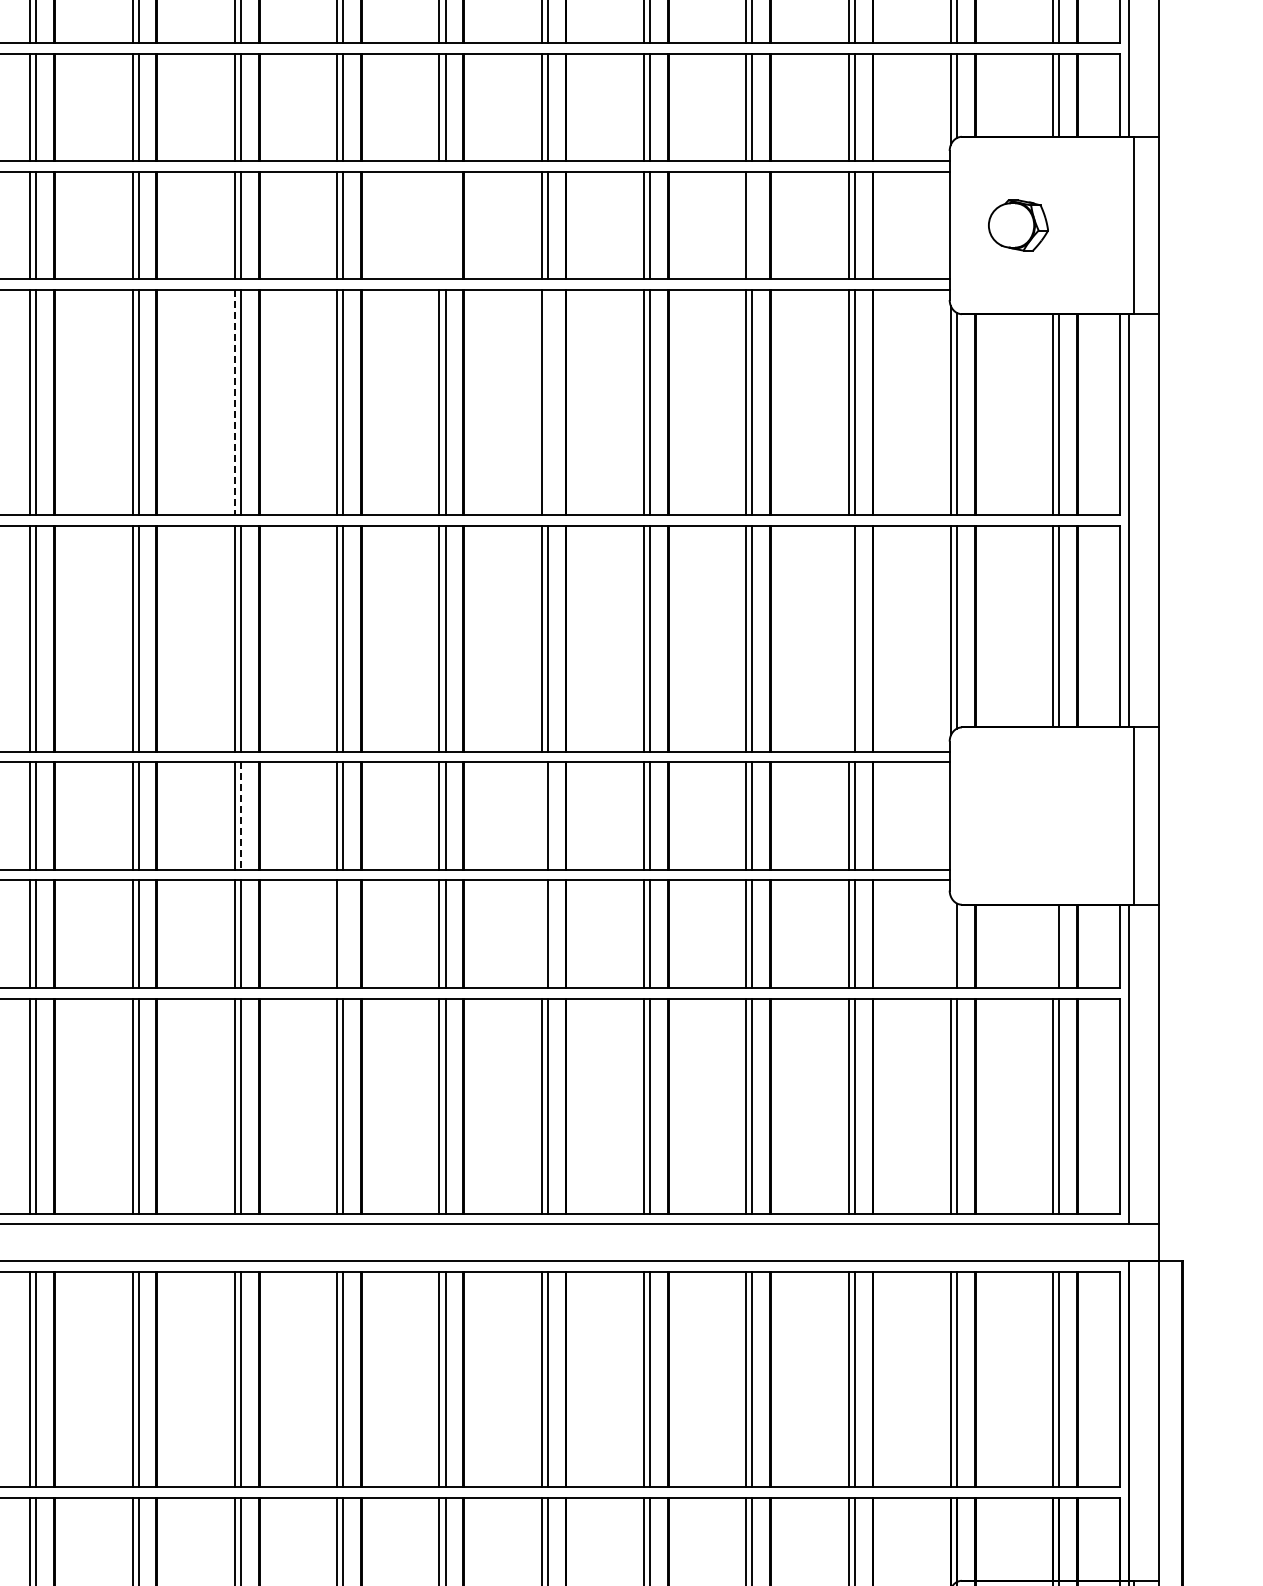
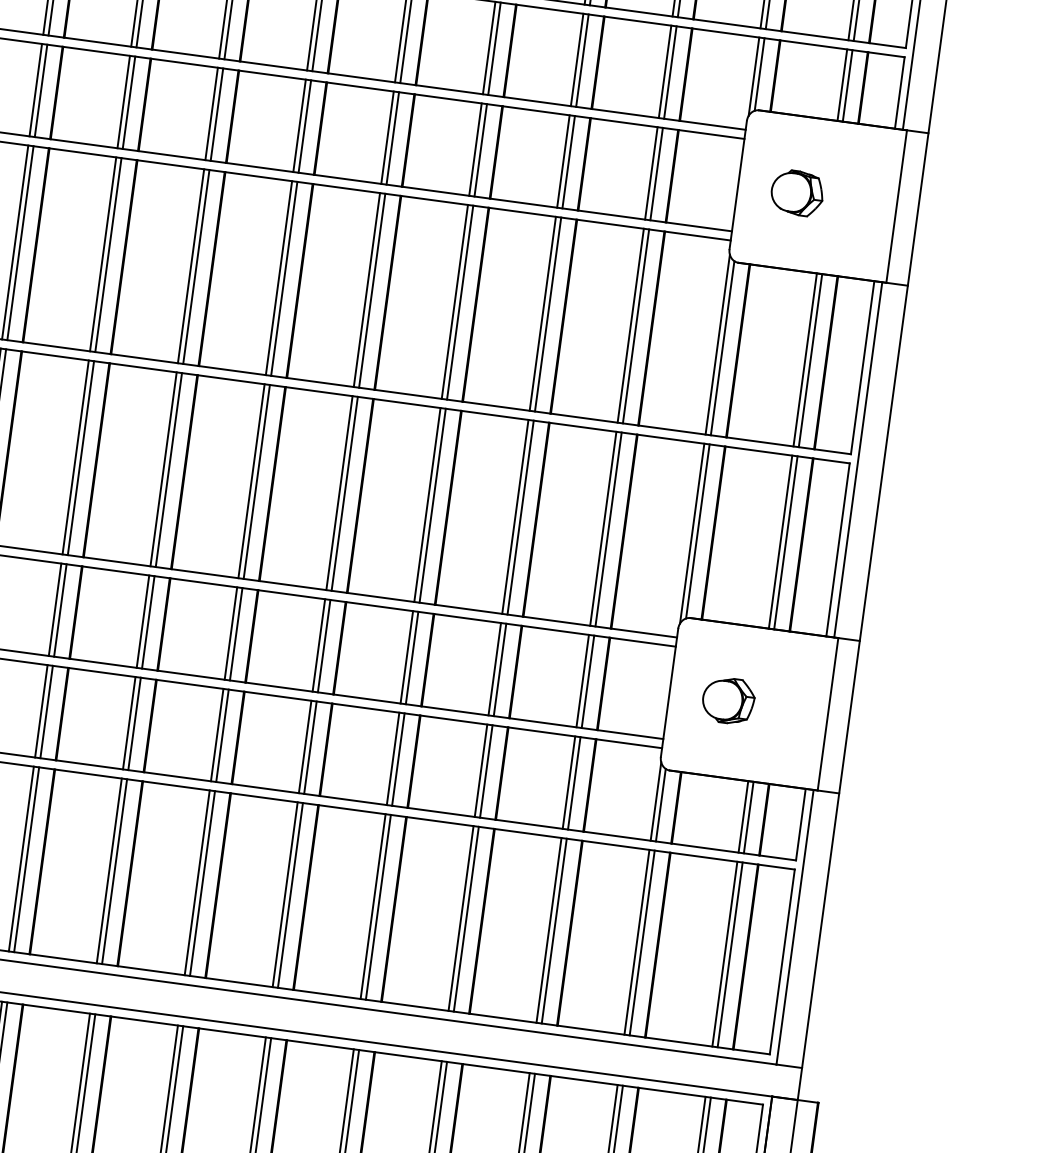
line: (439, 225) -> (299, 125), added
line: (445, 225) -> (304, 126), added
line: (752, 225) -> (568, 162), added
line: (234, 402) -> (102, 254), dashed -> solid
line: (547, 402) -> (371, 290), added
line: (848, 638) -> (603, 528), added
line: (541, 815) -> (318, 644), added
part: (1018, 815) -> (728, 700), added
line: (241, 816) -> (60, 610), dashed -> solid
line: (343, 933) -> (134, 723), added
line: (541, 933) -> (305, 746), added
line: (950, 941) -> (655, 800), added
line: (1053, 945) -> (743, 816), added

